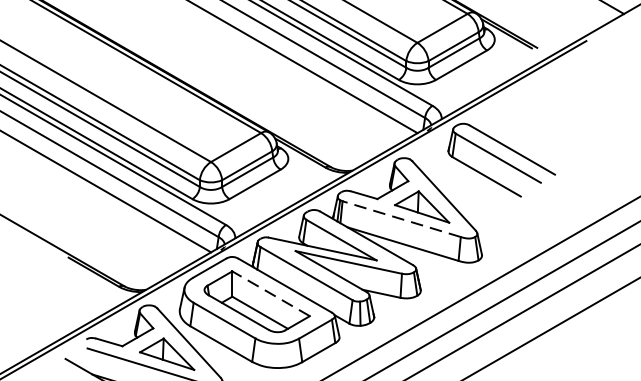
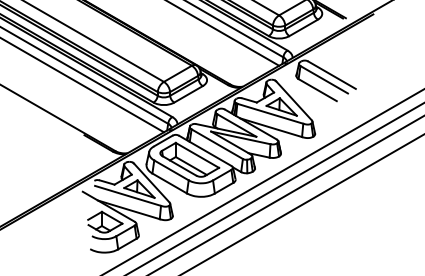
line: (400, 218) -> (269, 113), dashed -> solid
line: (271, 293) -> (197, 155), dashed -> solid

